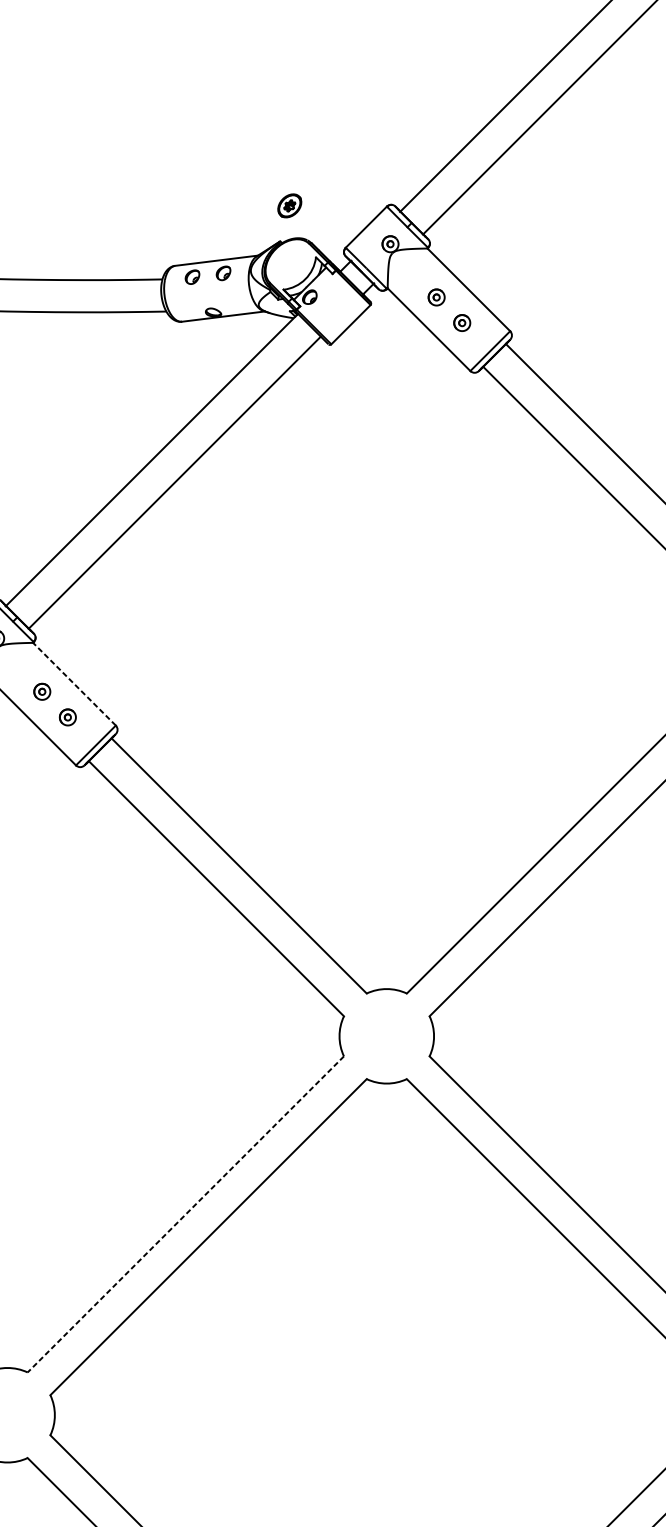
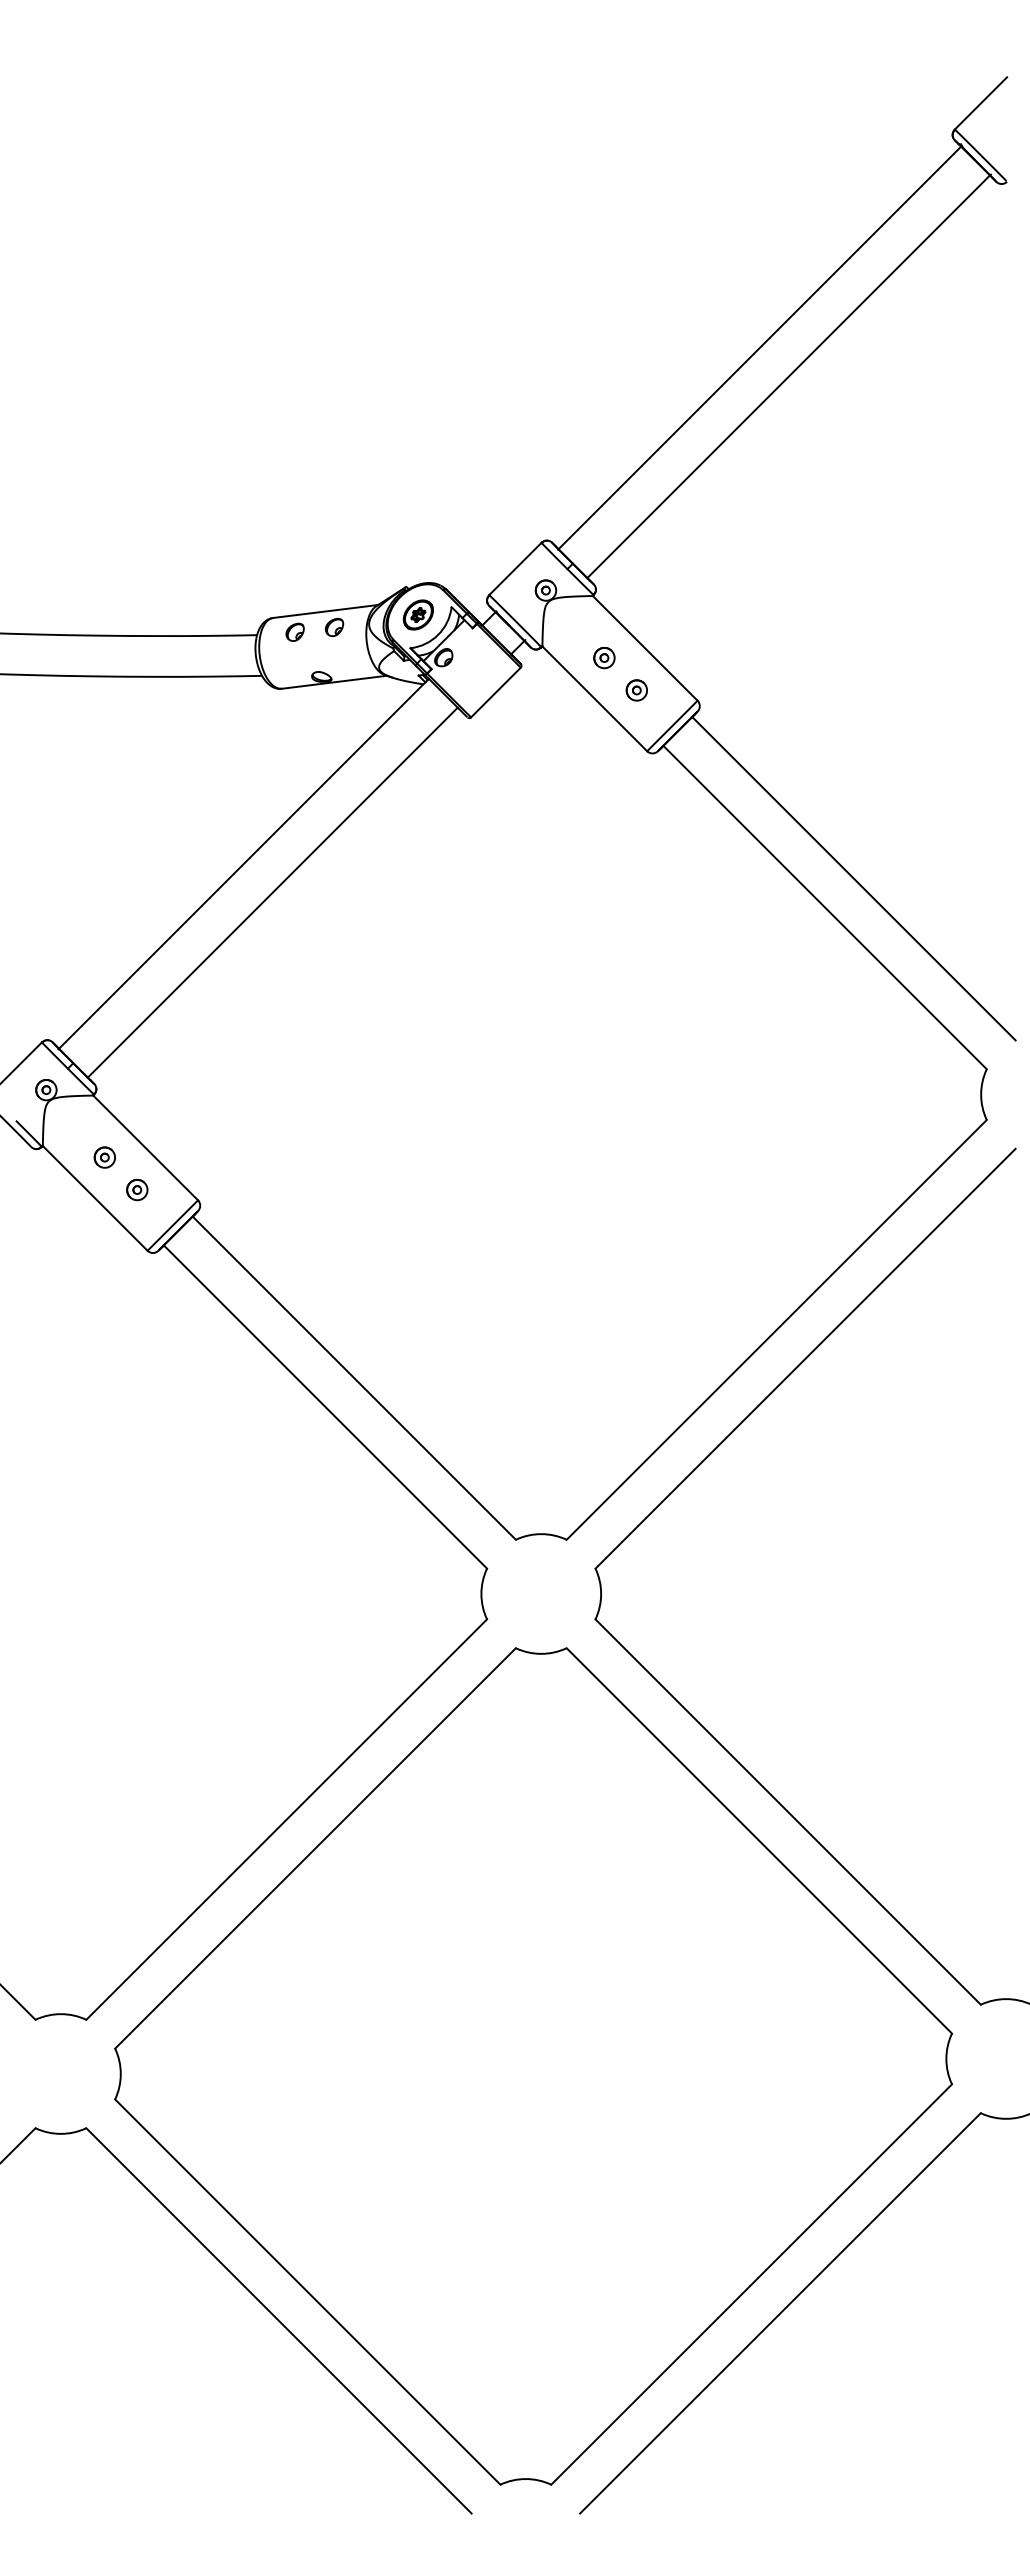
part: (289, 205) -> (417, 614), moved
line: (74, 683) -> (145, 1147), dashed -> solid
line: (185, 1214) -> (286, 1819), dashed -> solid

